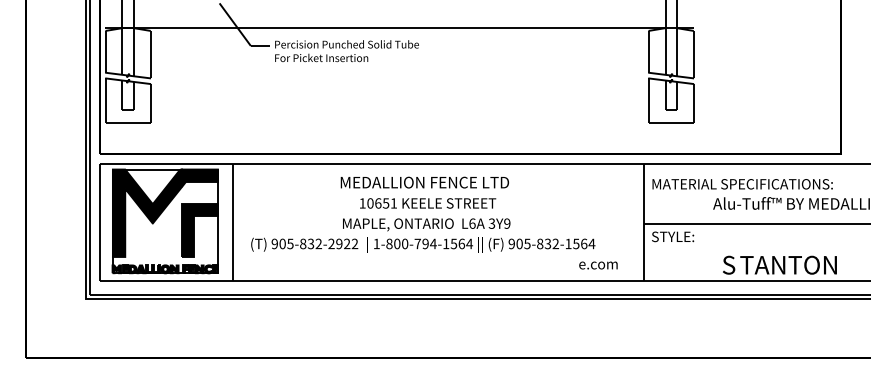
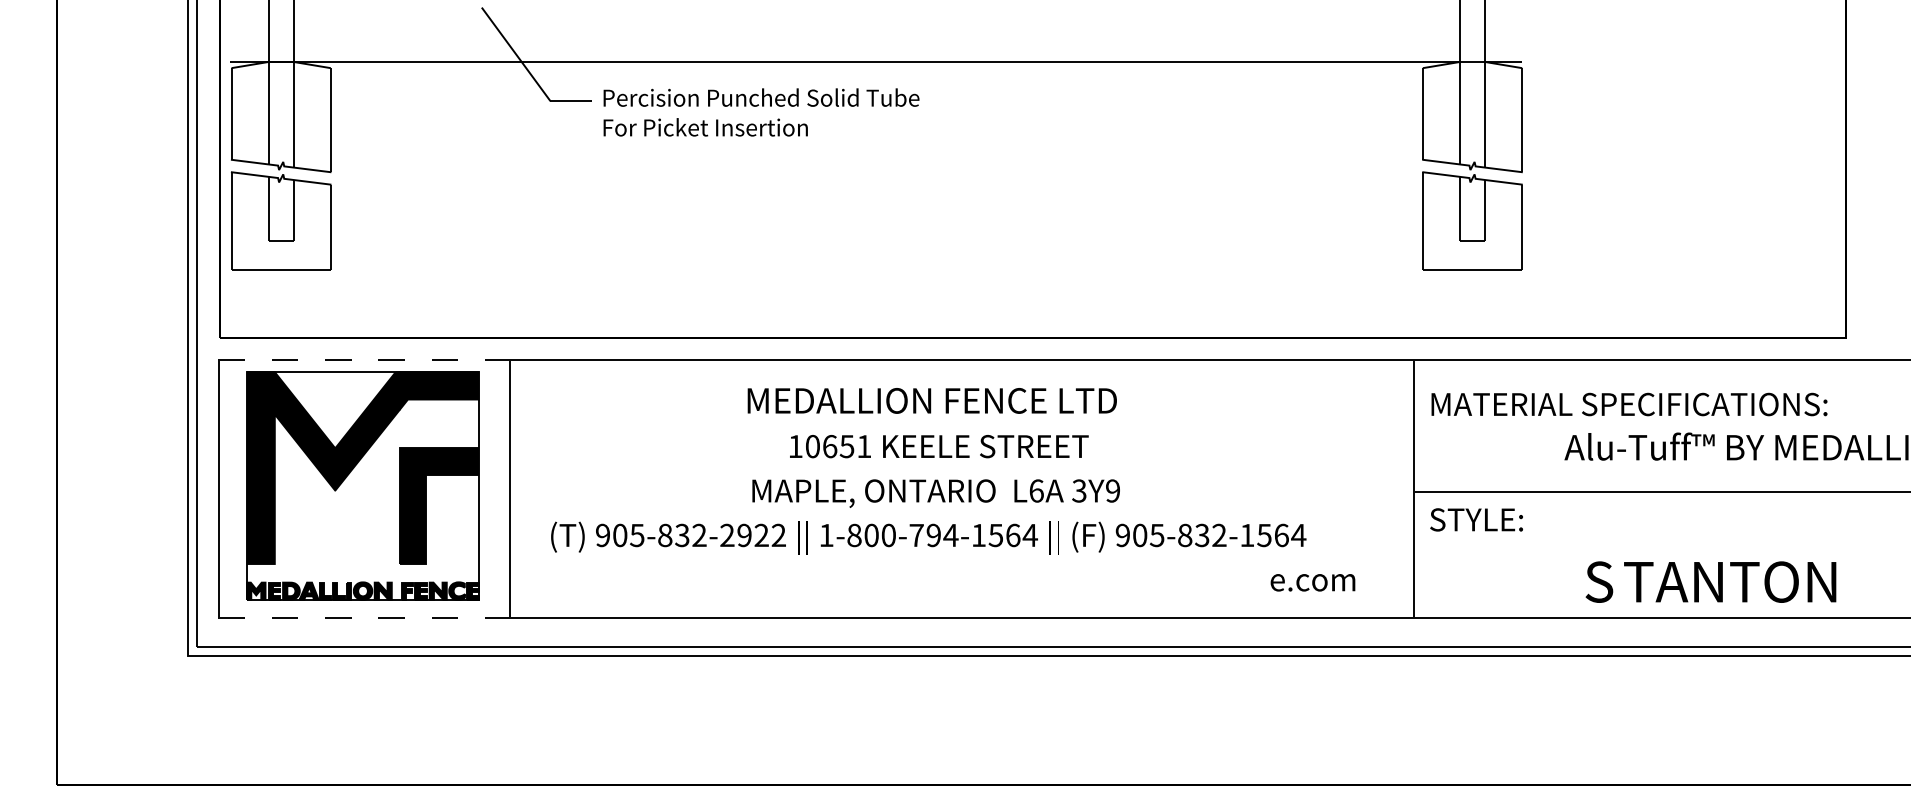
line: (166, 164) -> (365, 361), solid -> dashed
line: (166, 281) -> (365, 617), solid -> dashed

